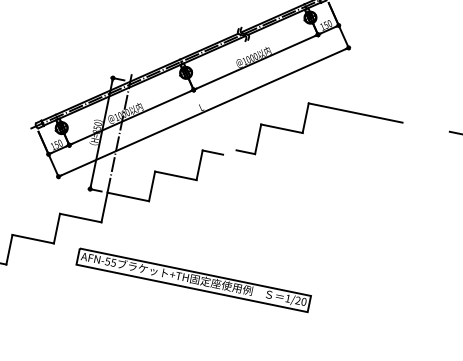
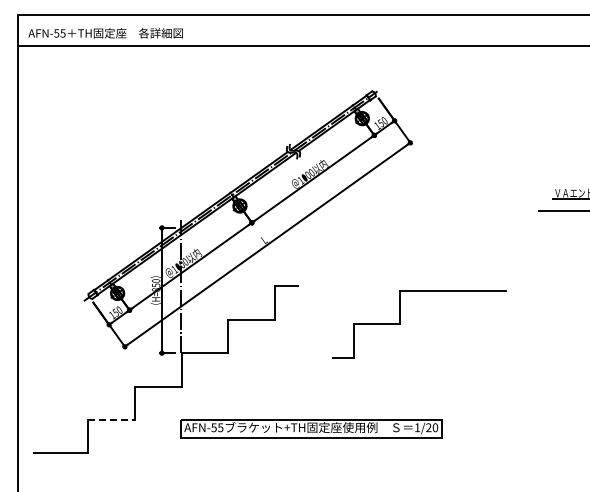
part: (302, 133) -> (400, 324), moved
line: (33, 239) -> (111, 420), solid -> dashed
part: (193, 280) -> (311, 428), moved

